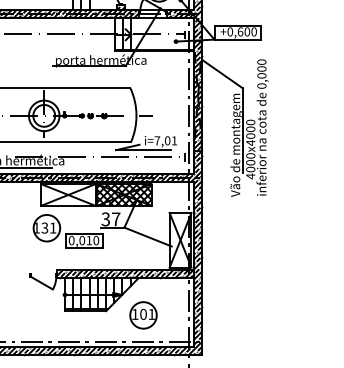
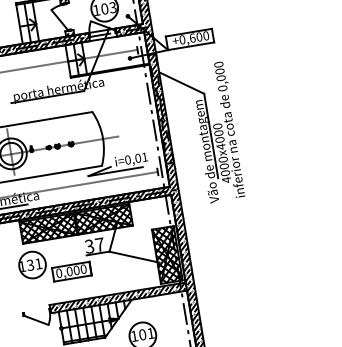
text: (157, 140) -> (128, 159), i=7,01 -> i=0,01
hatch: (68, 194) -> (48, 228), added
hatch: (180, 239) -> (167, 254), added
text: (89, 240) -> (76, 270), 0,010 -> 0,000

